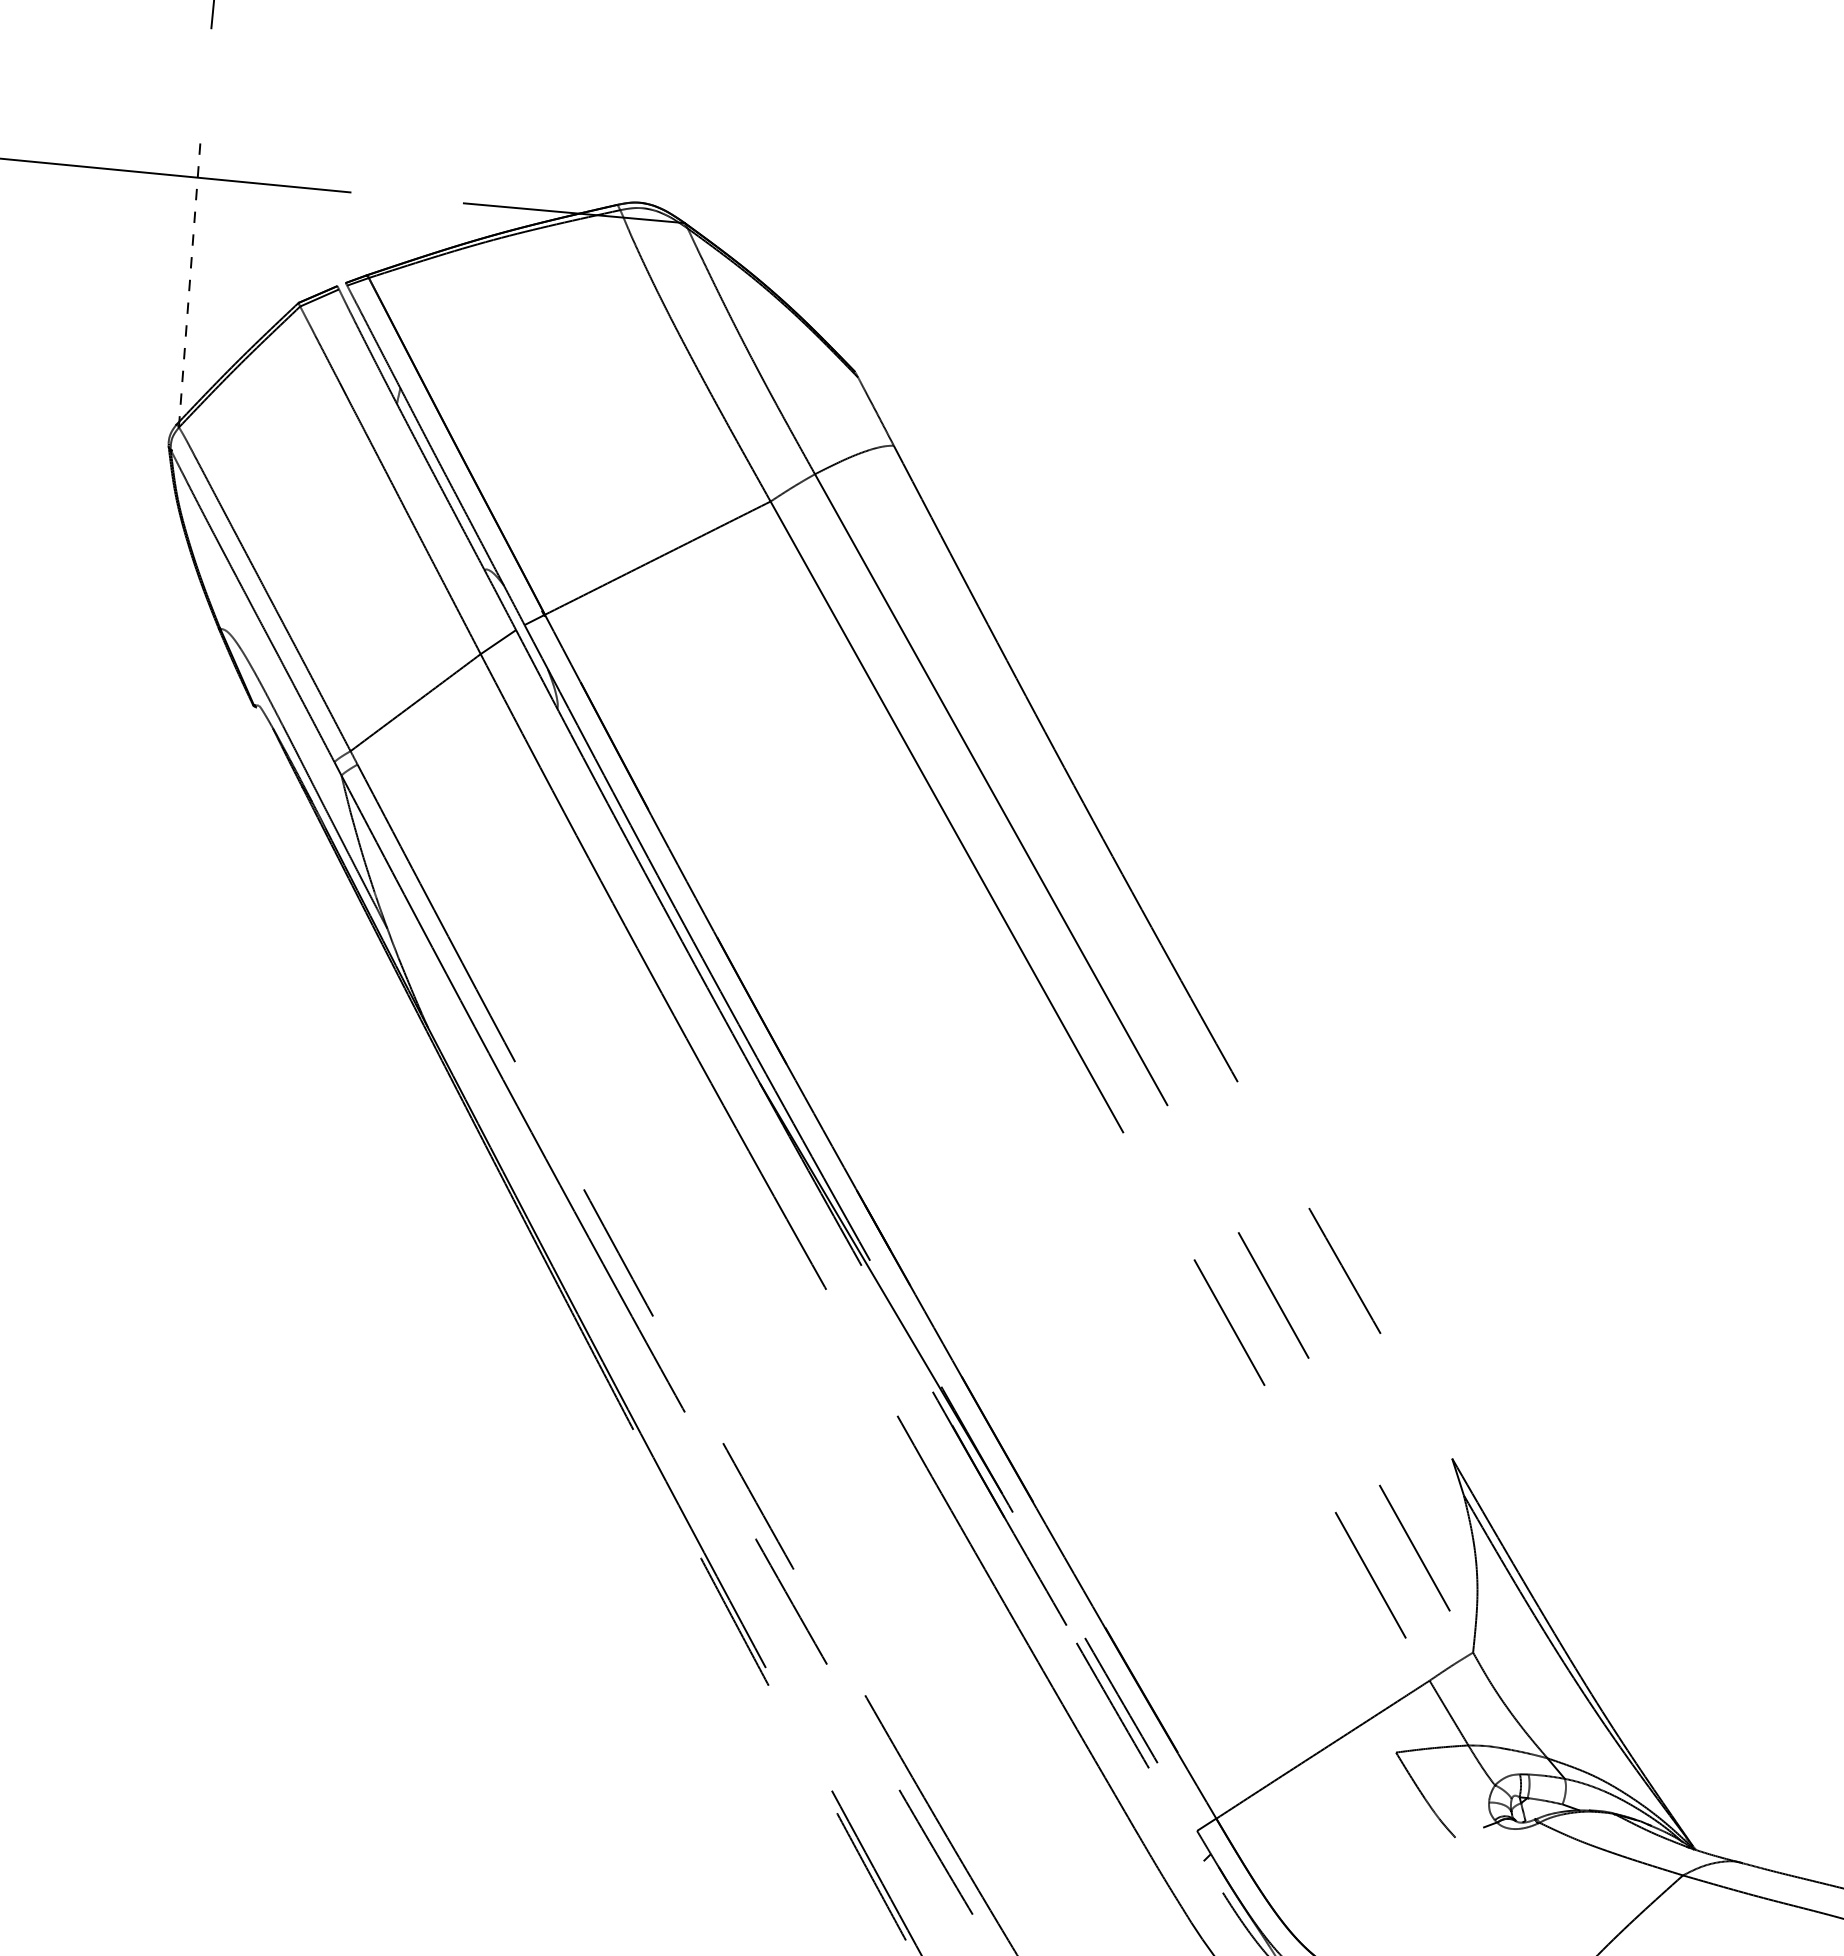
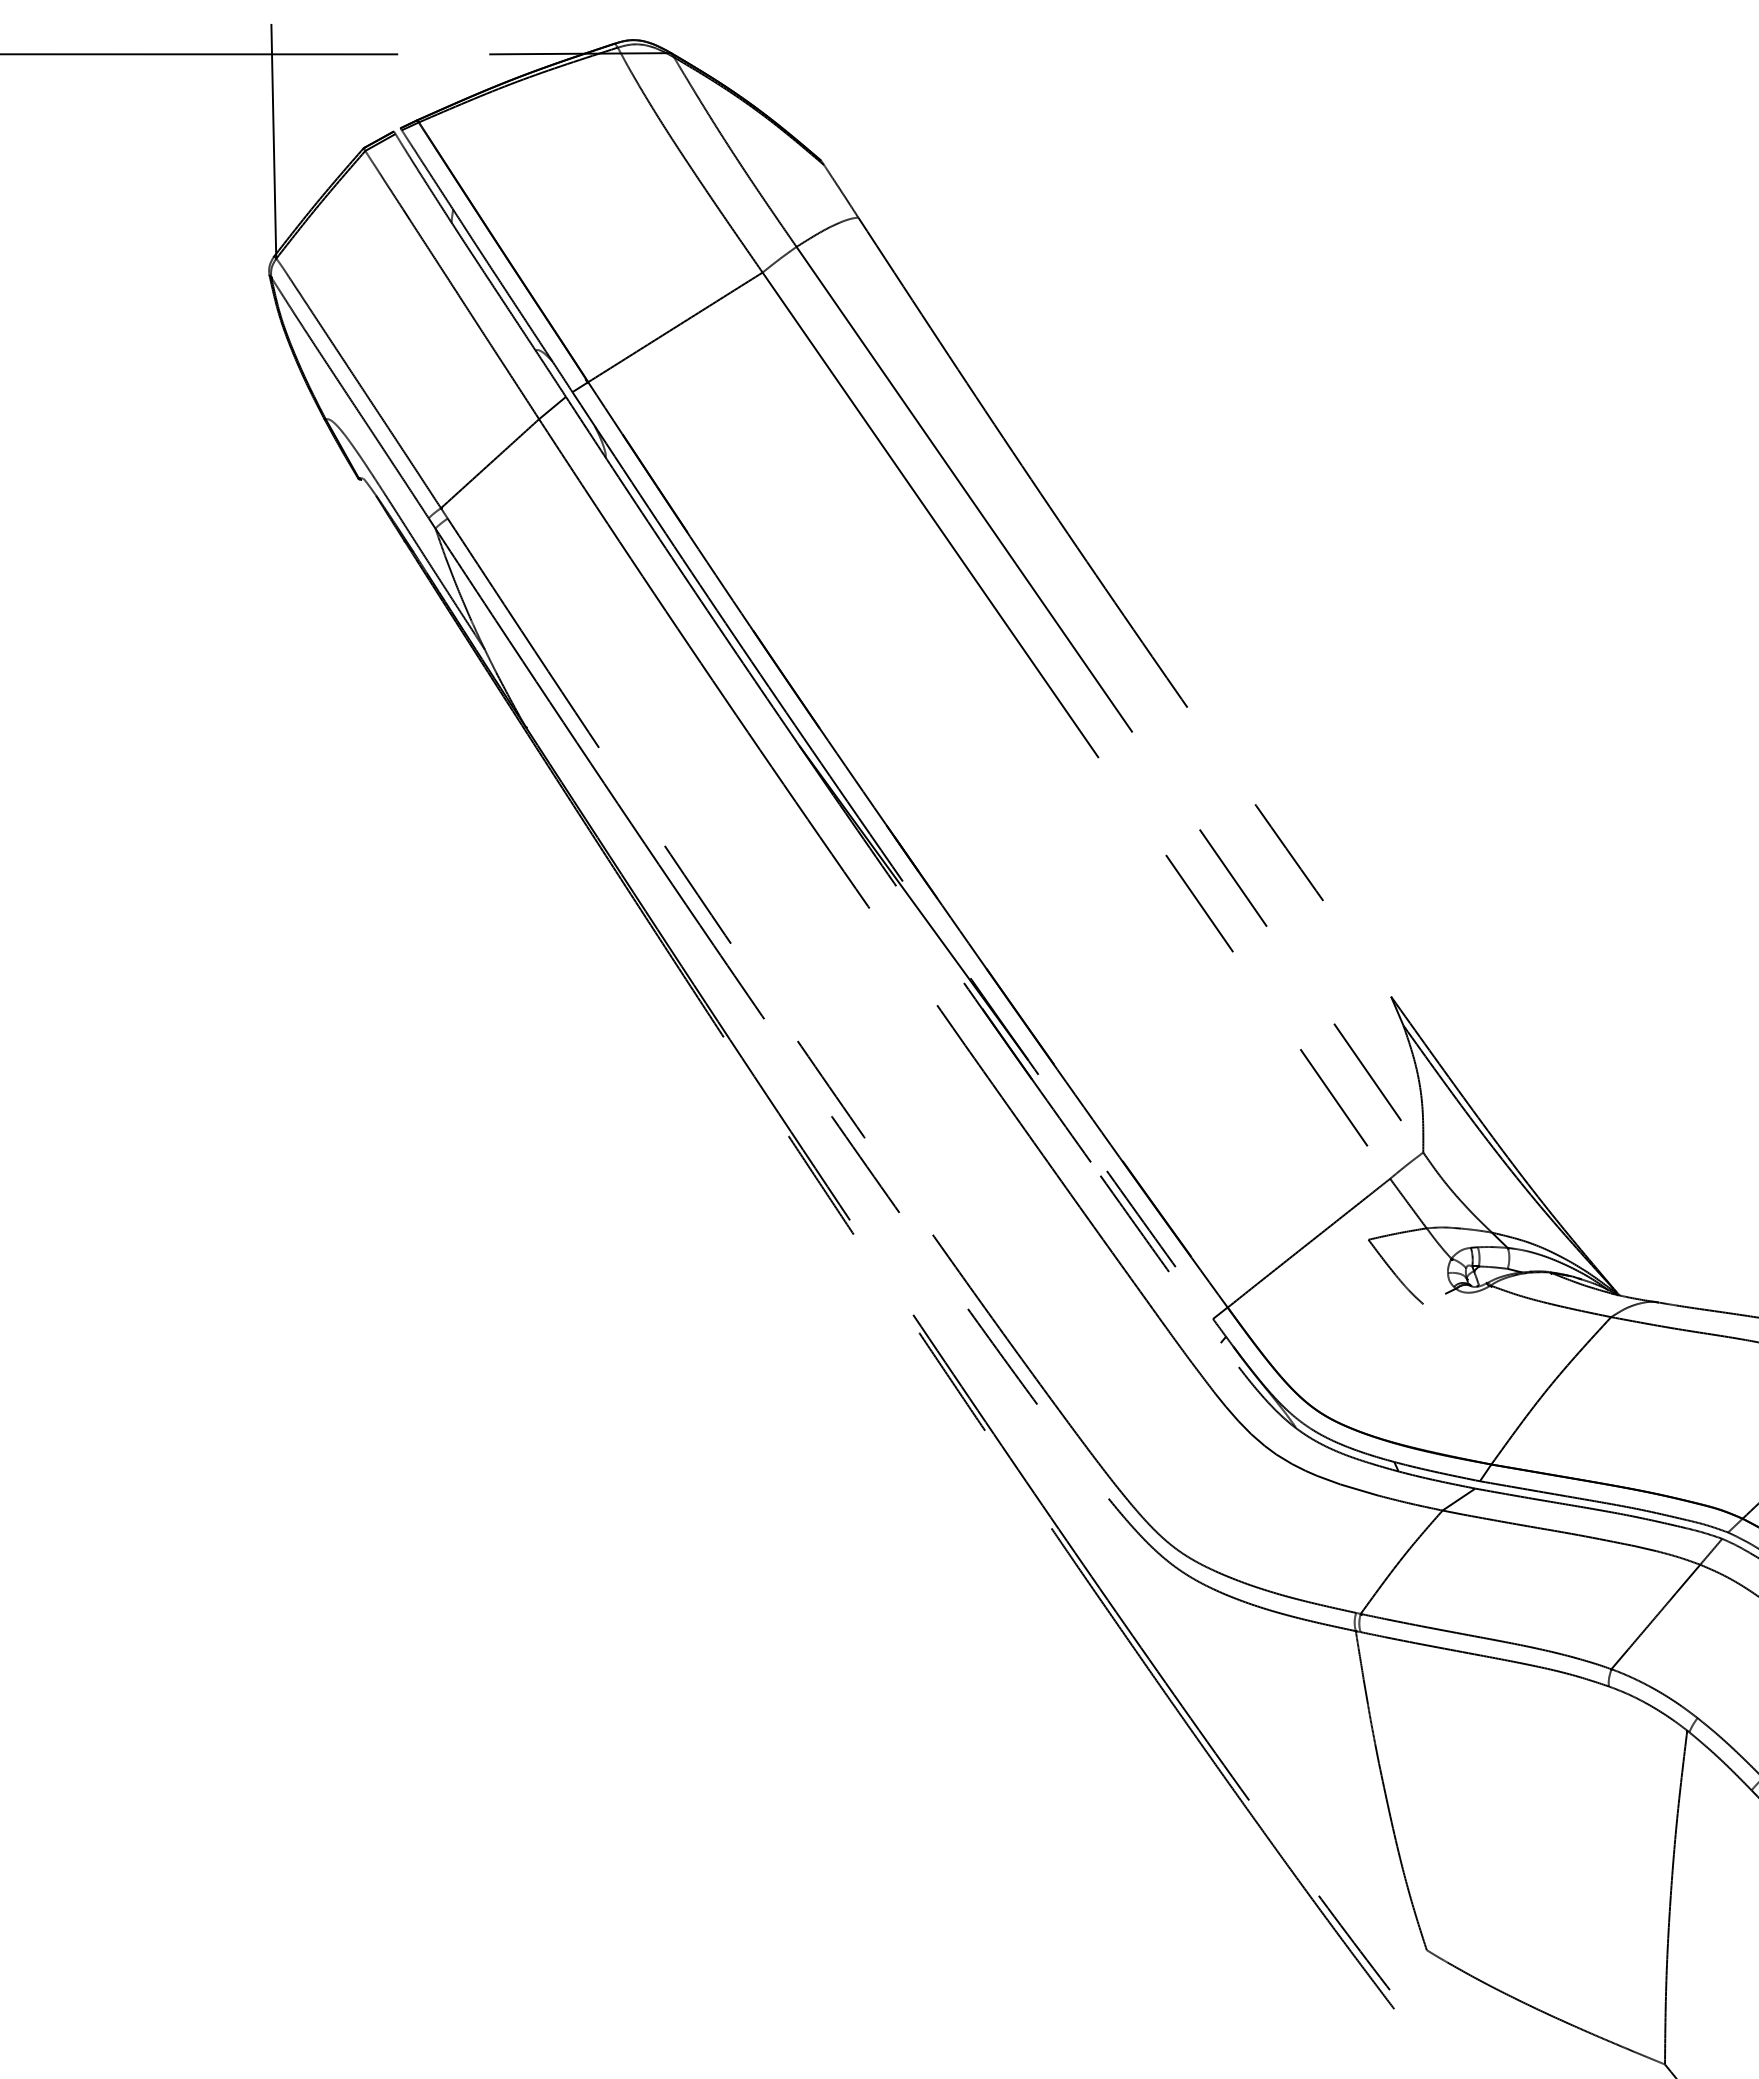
line: (189, 284) -> (273, 141), dashed -> solid

